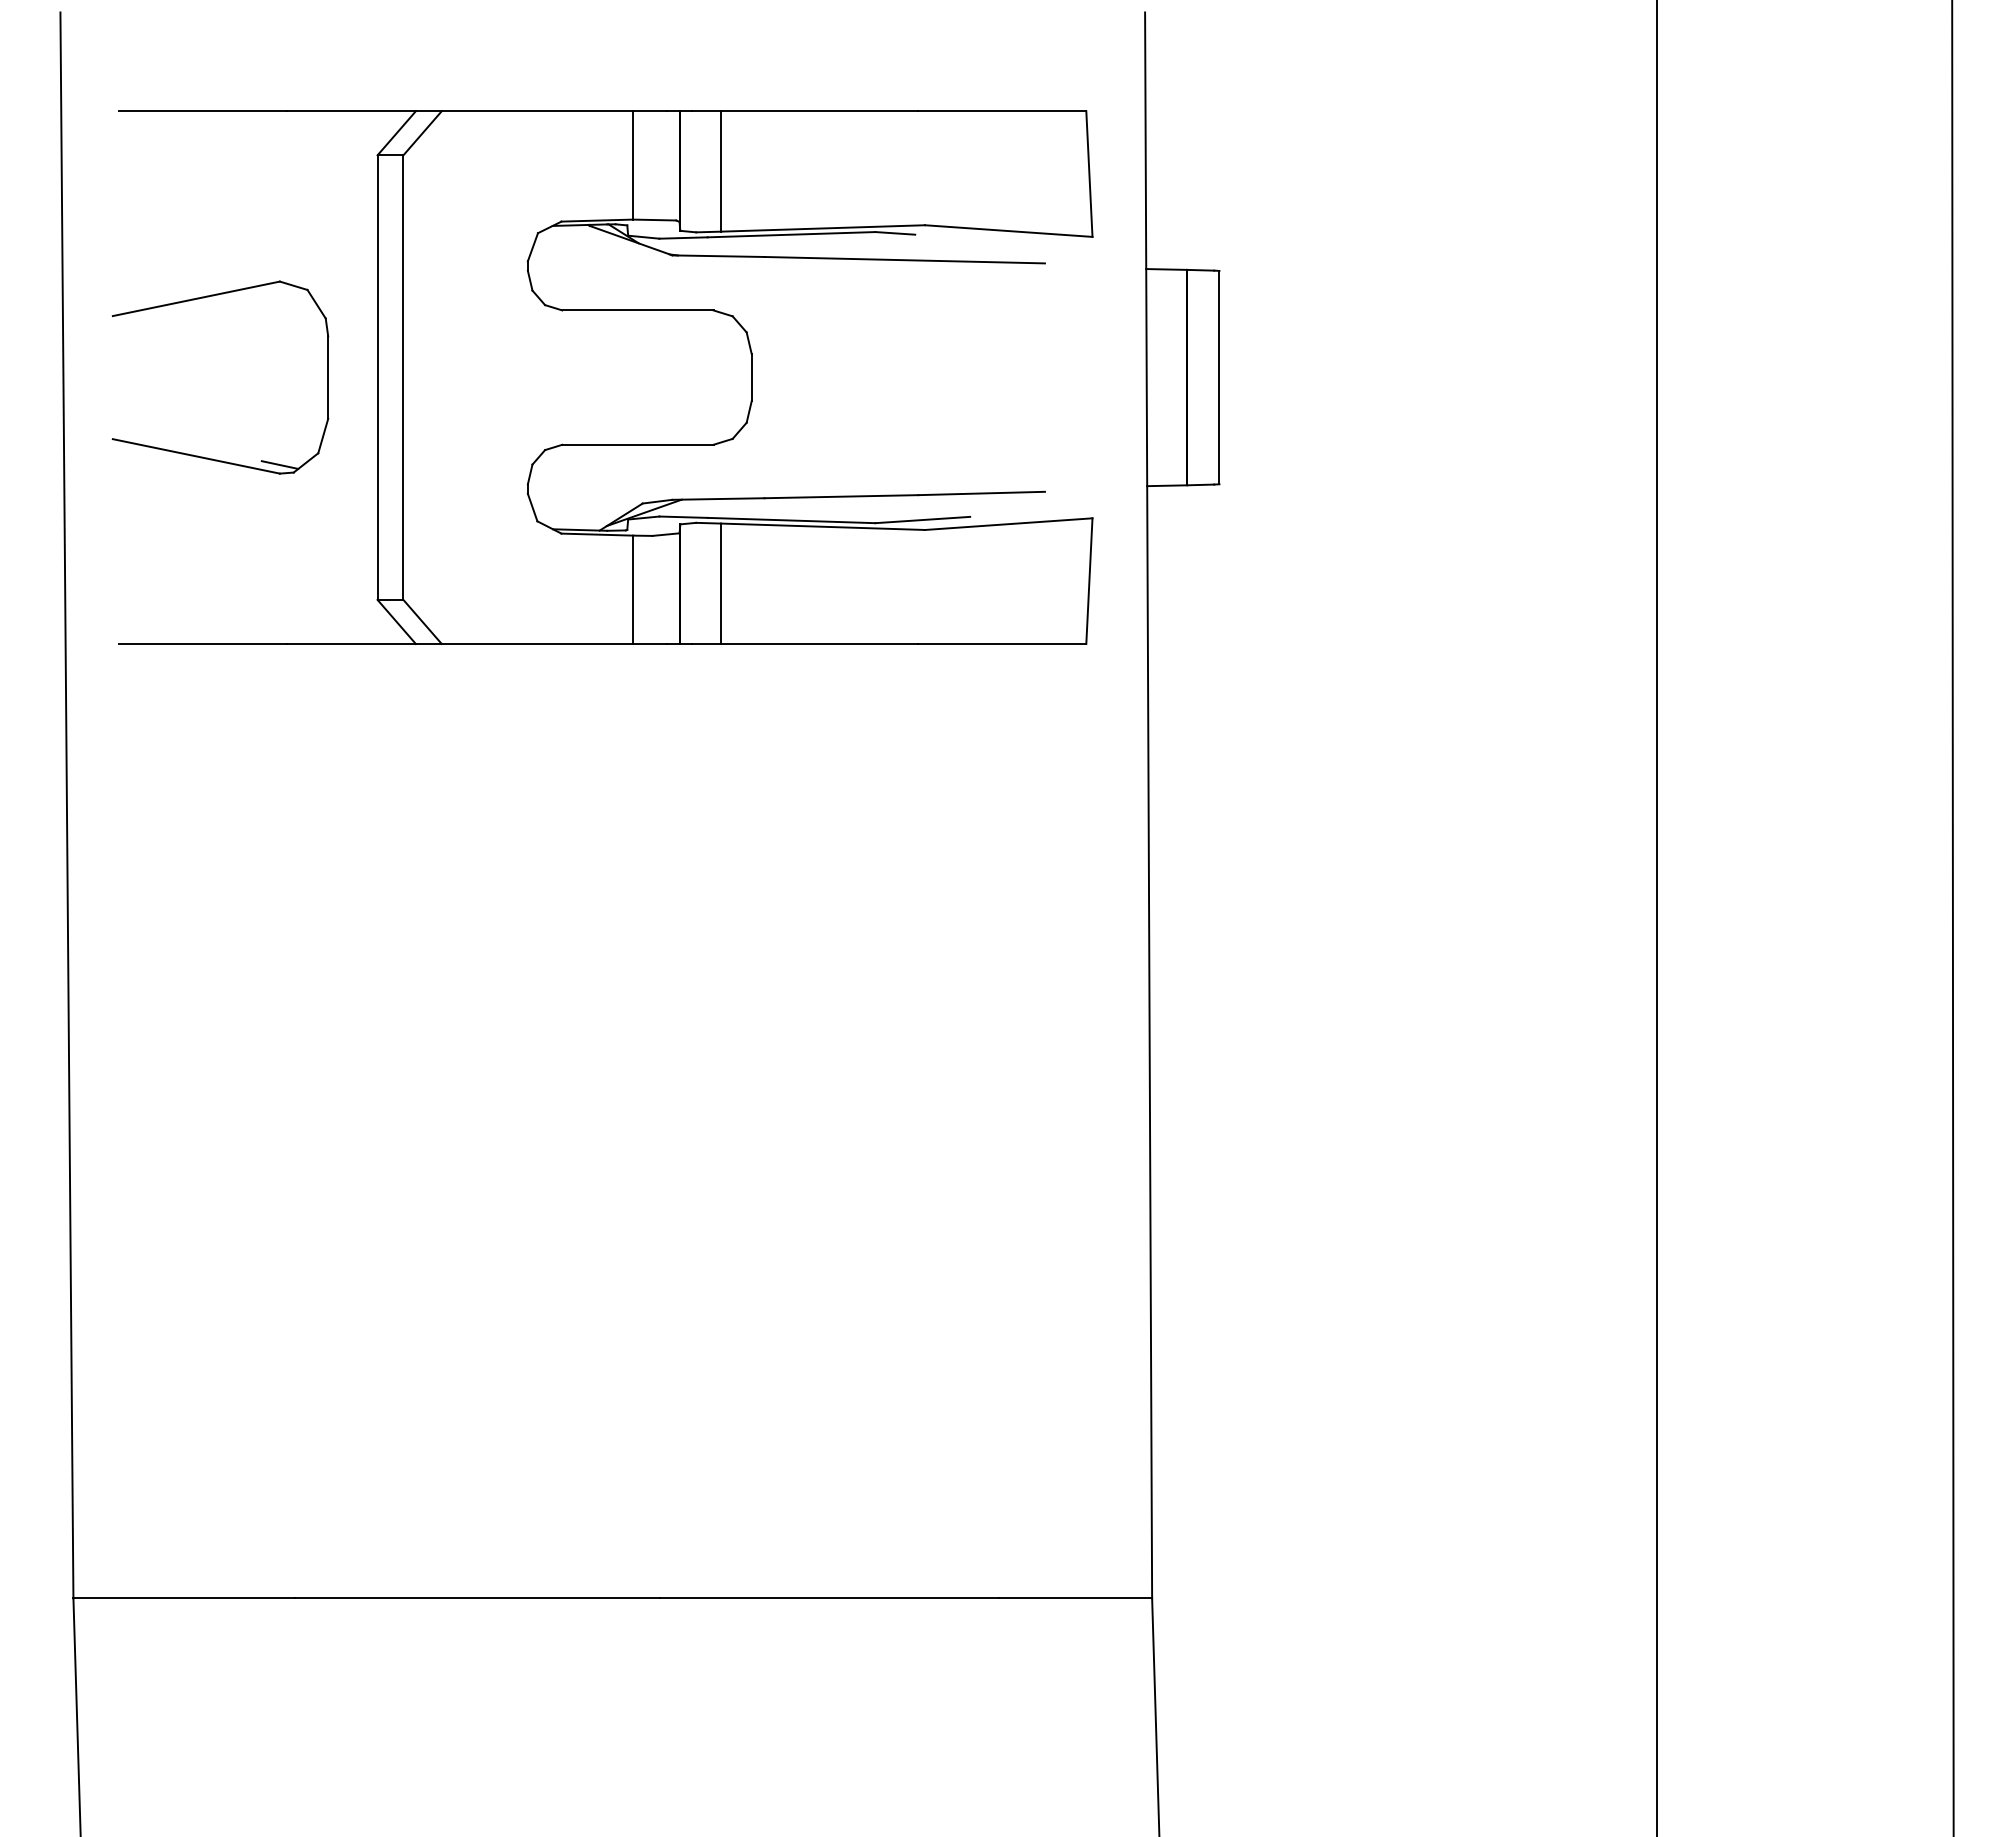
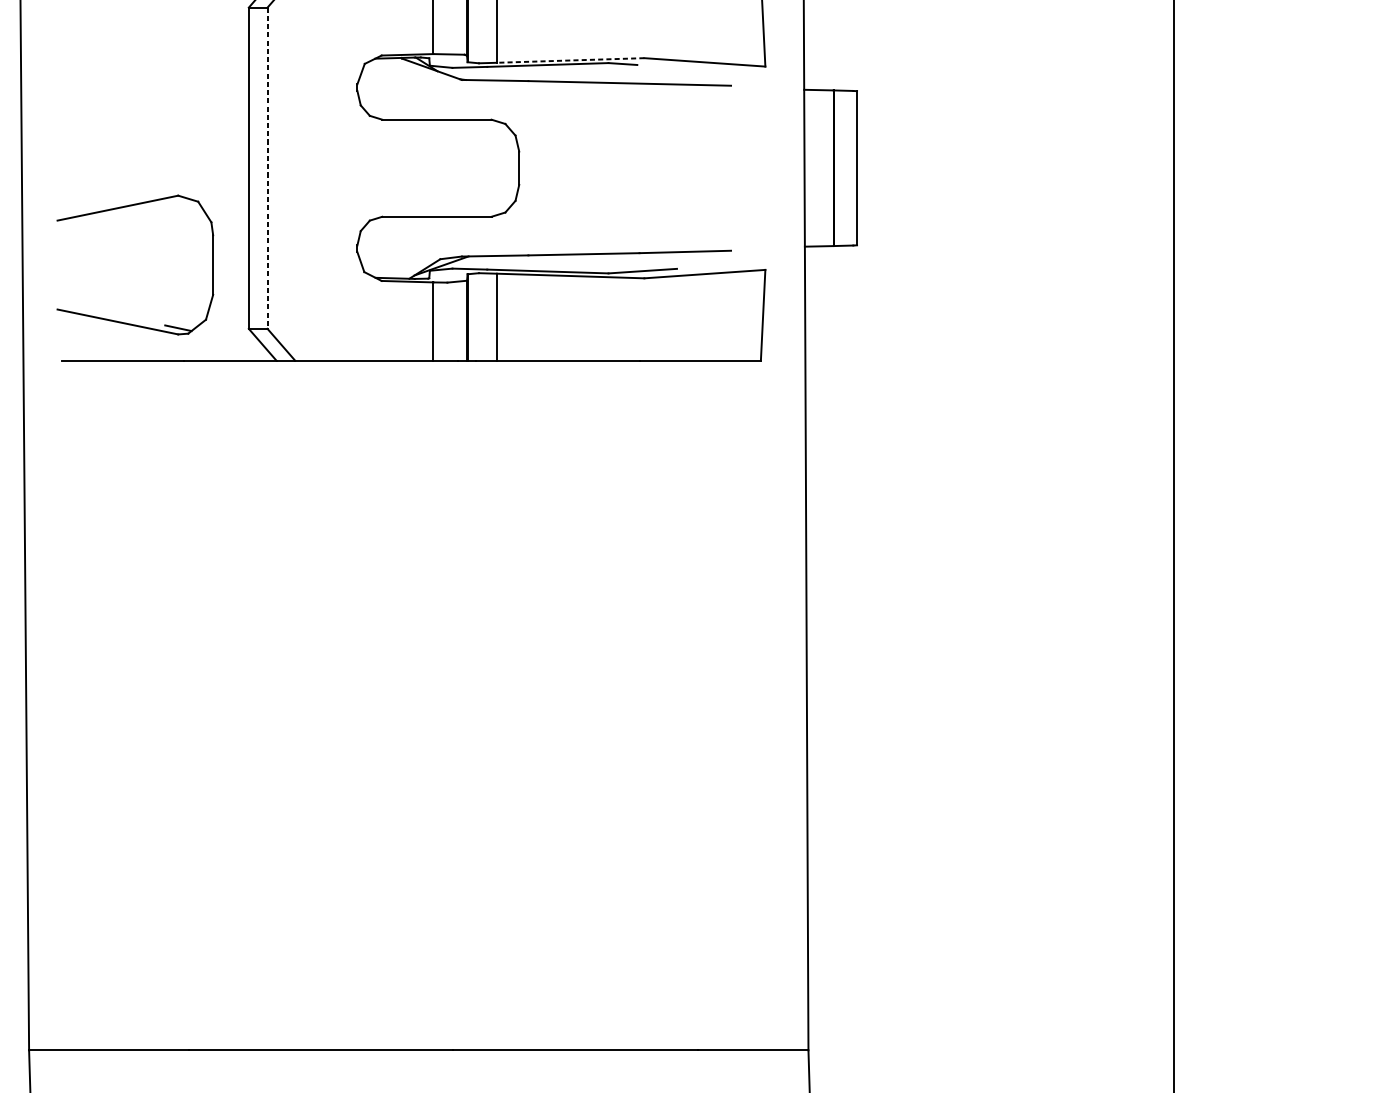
line: (822, 228) -> (570, 60), solid -> dashed
part: (204, 298) -> (123, 207), moved
line: (403, 378) -> (267, 168), solid -> dashed

